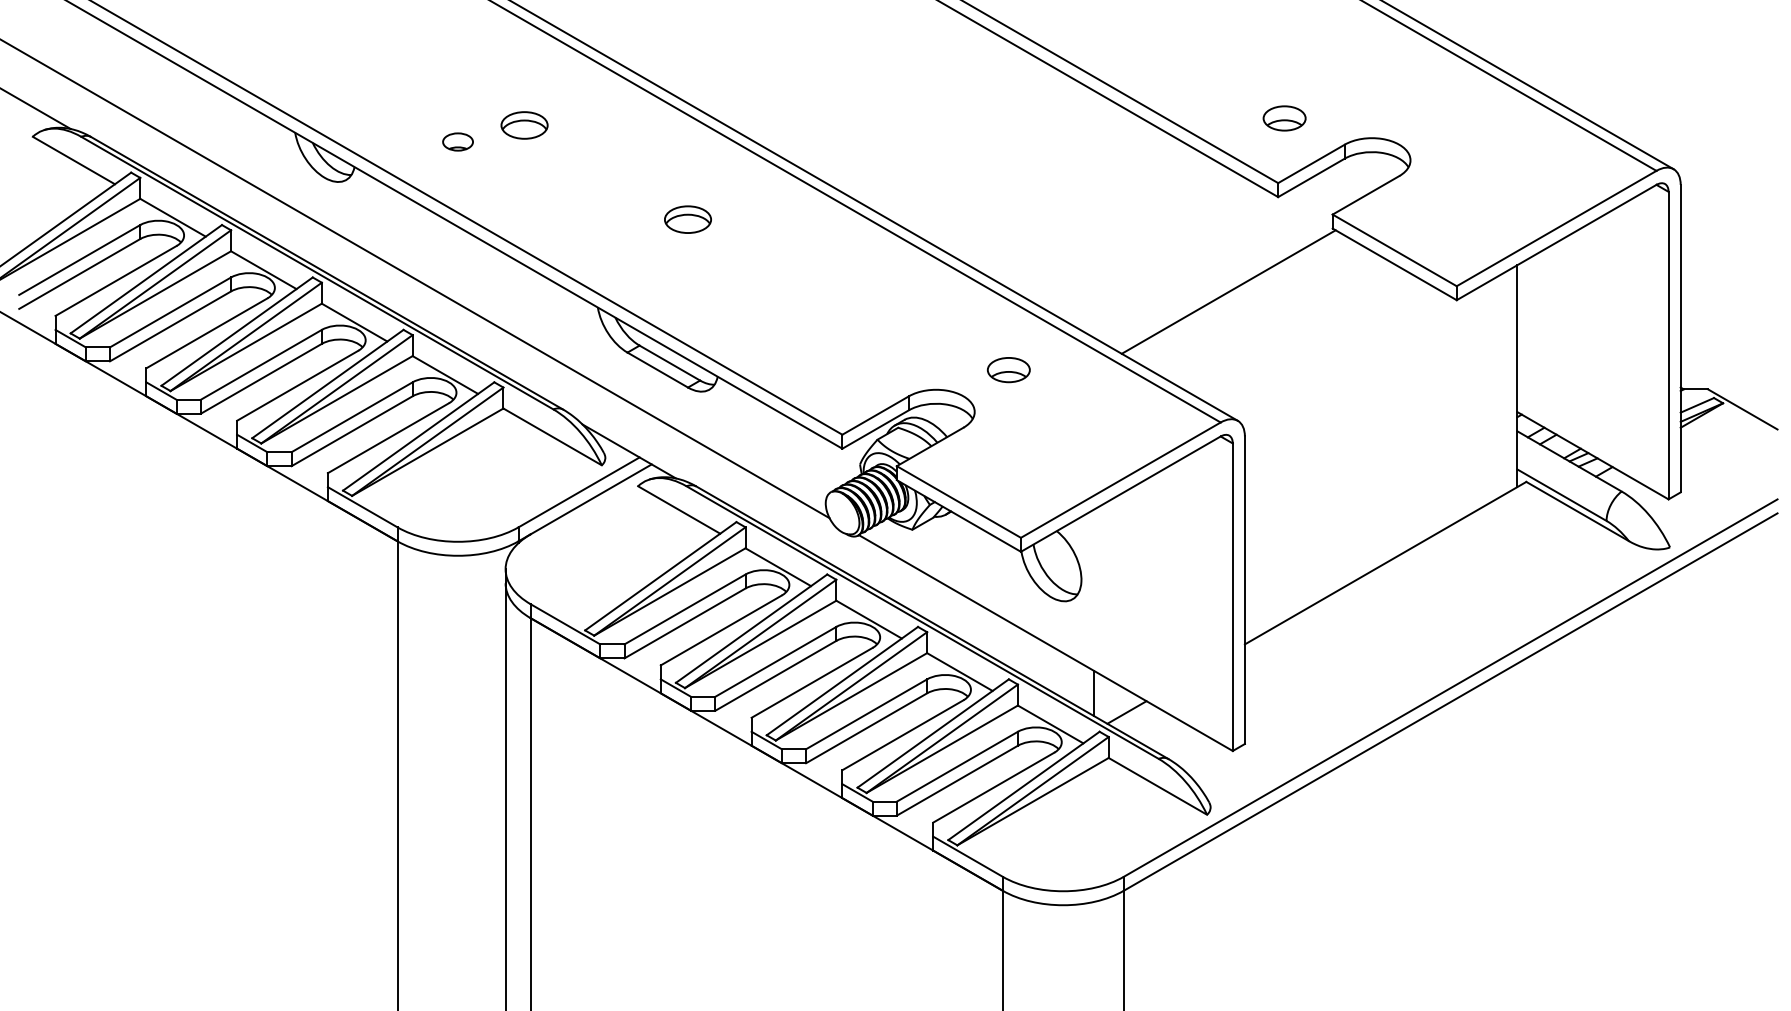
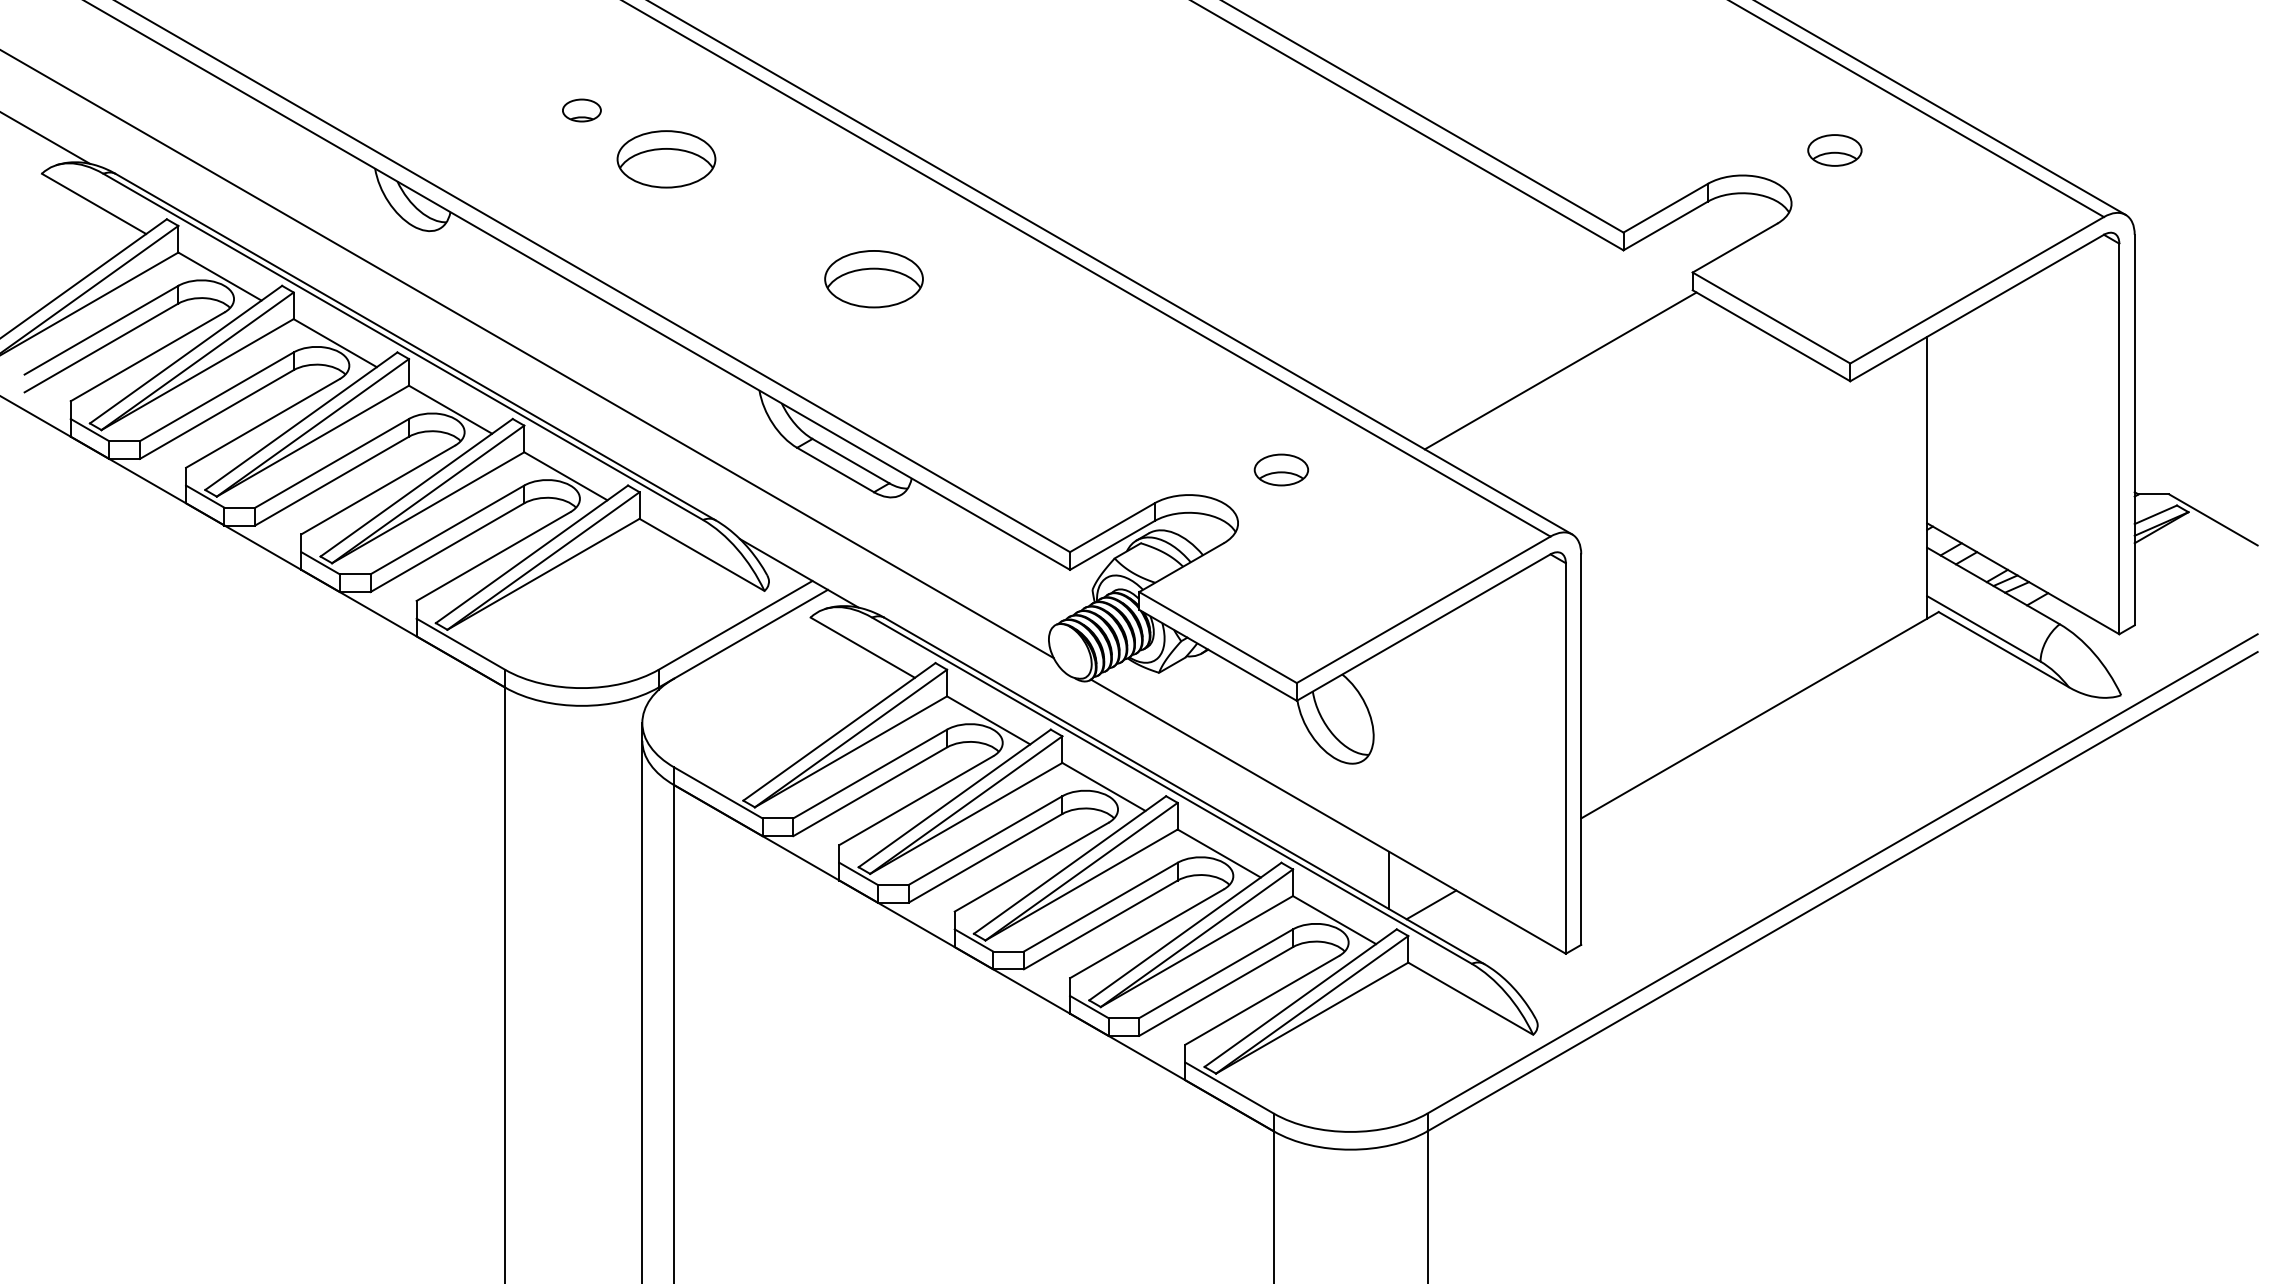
part: (1284, 118) -> (1834, 150), moved
part: (524, 125) -> (666, 159), size x1.67
part: (457, 141) -> (581, 109), moved
part: (687, 219) -> (873, 278), size x1.67

